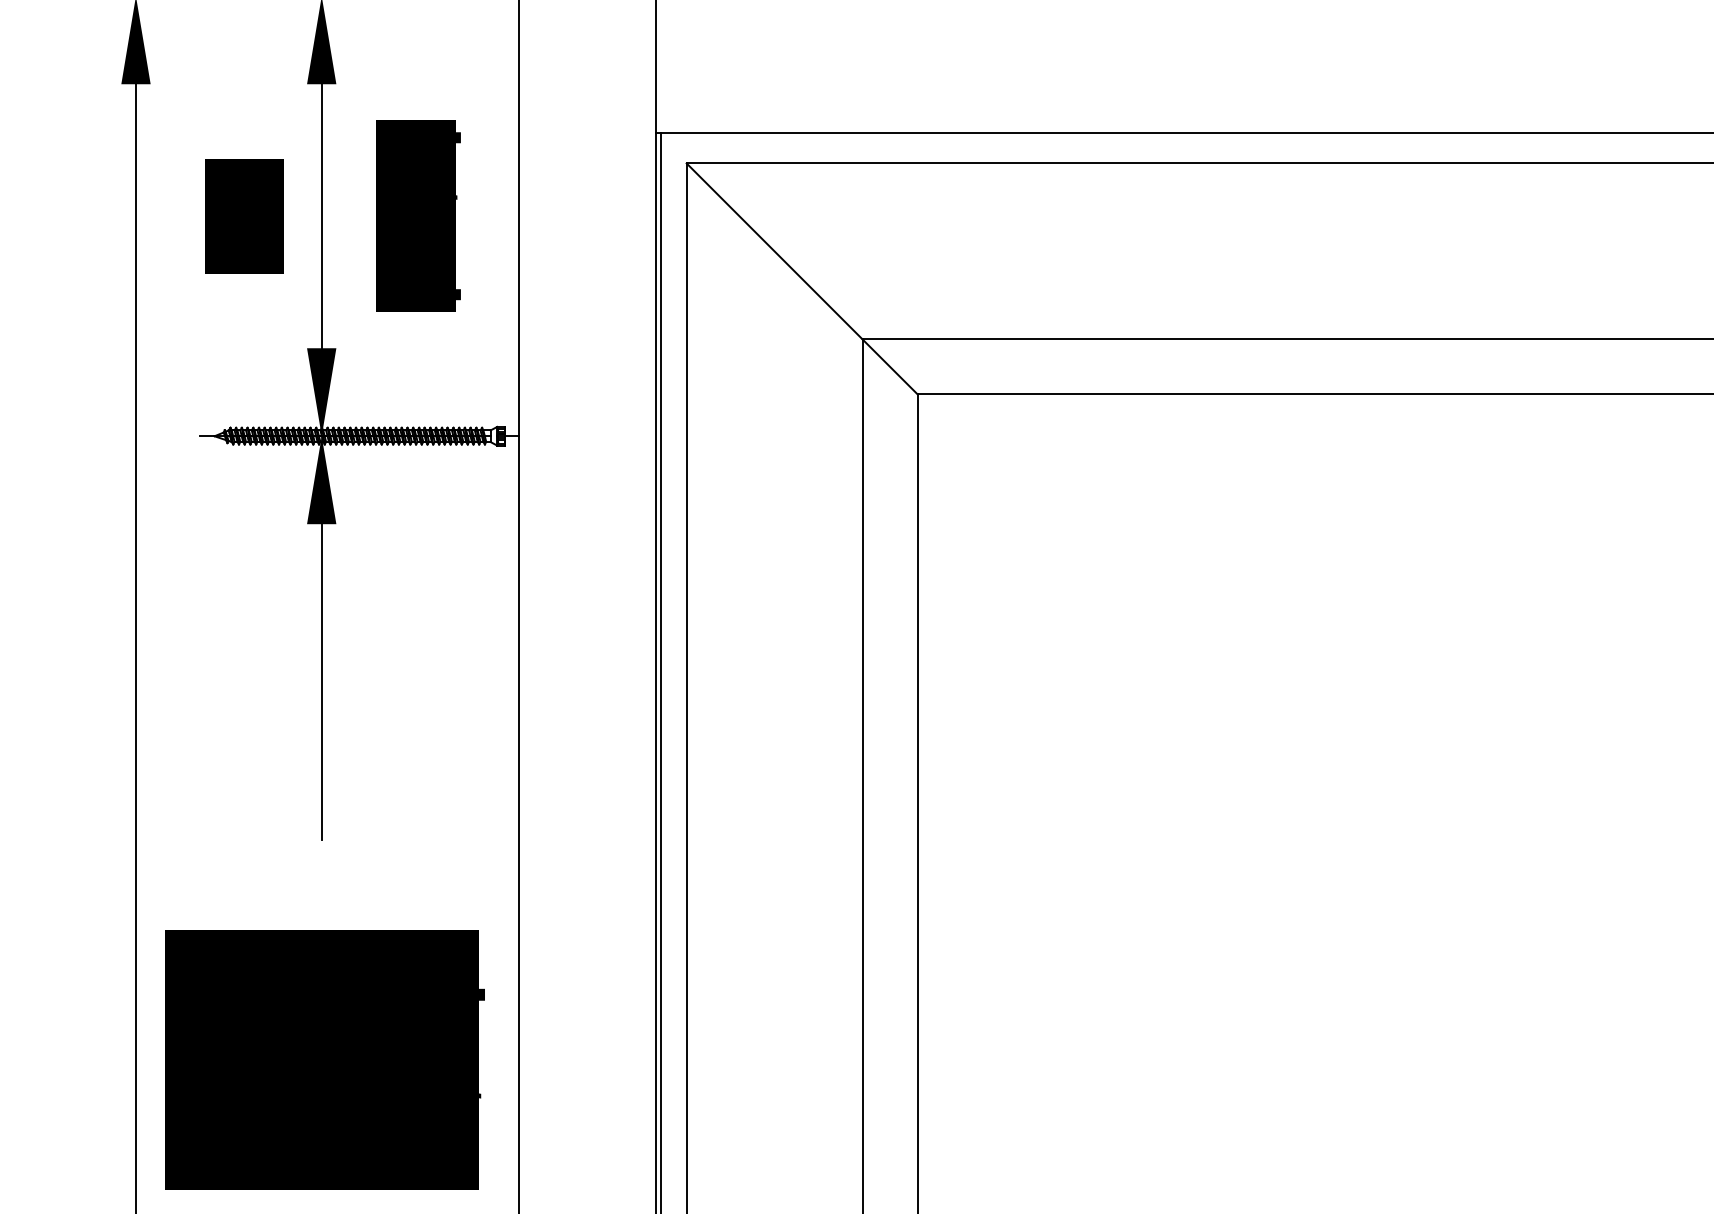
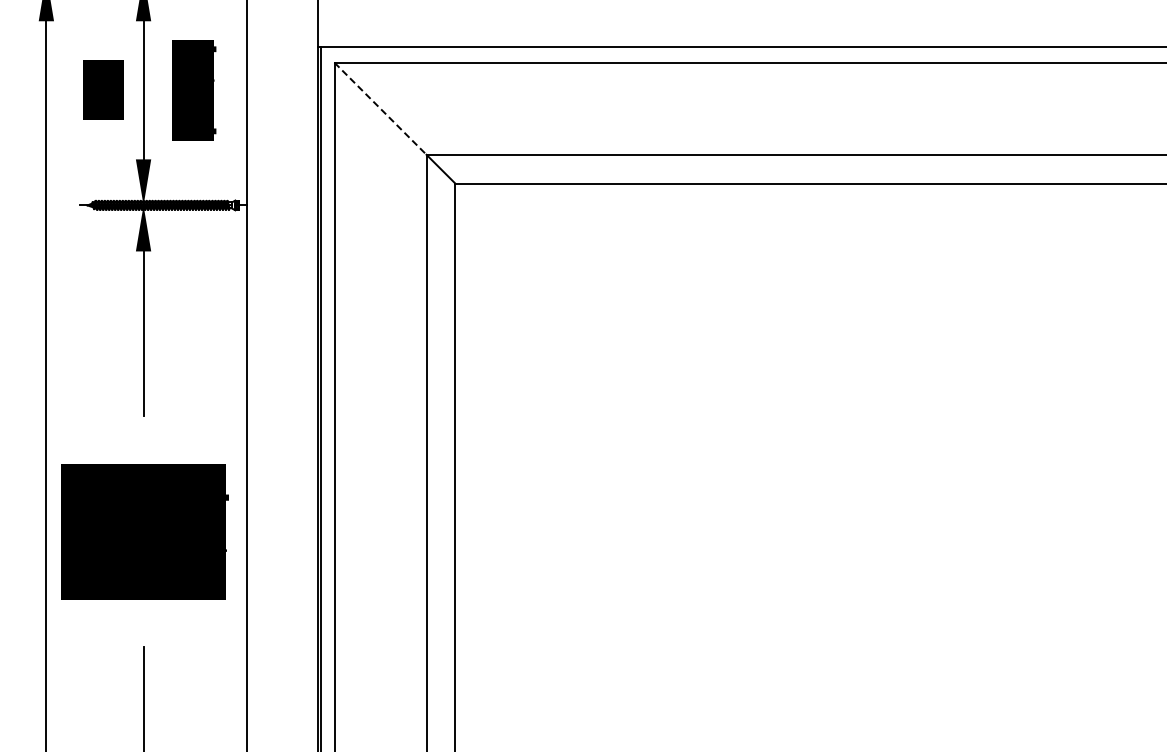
line: (774, 252) -> (380, 109), solid -> dashed

